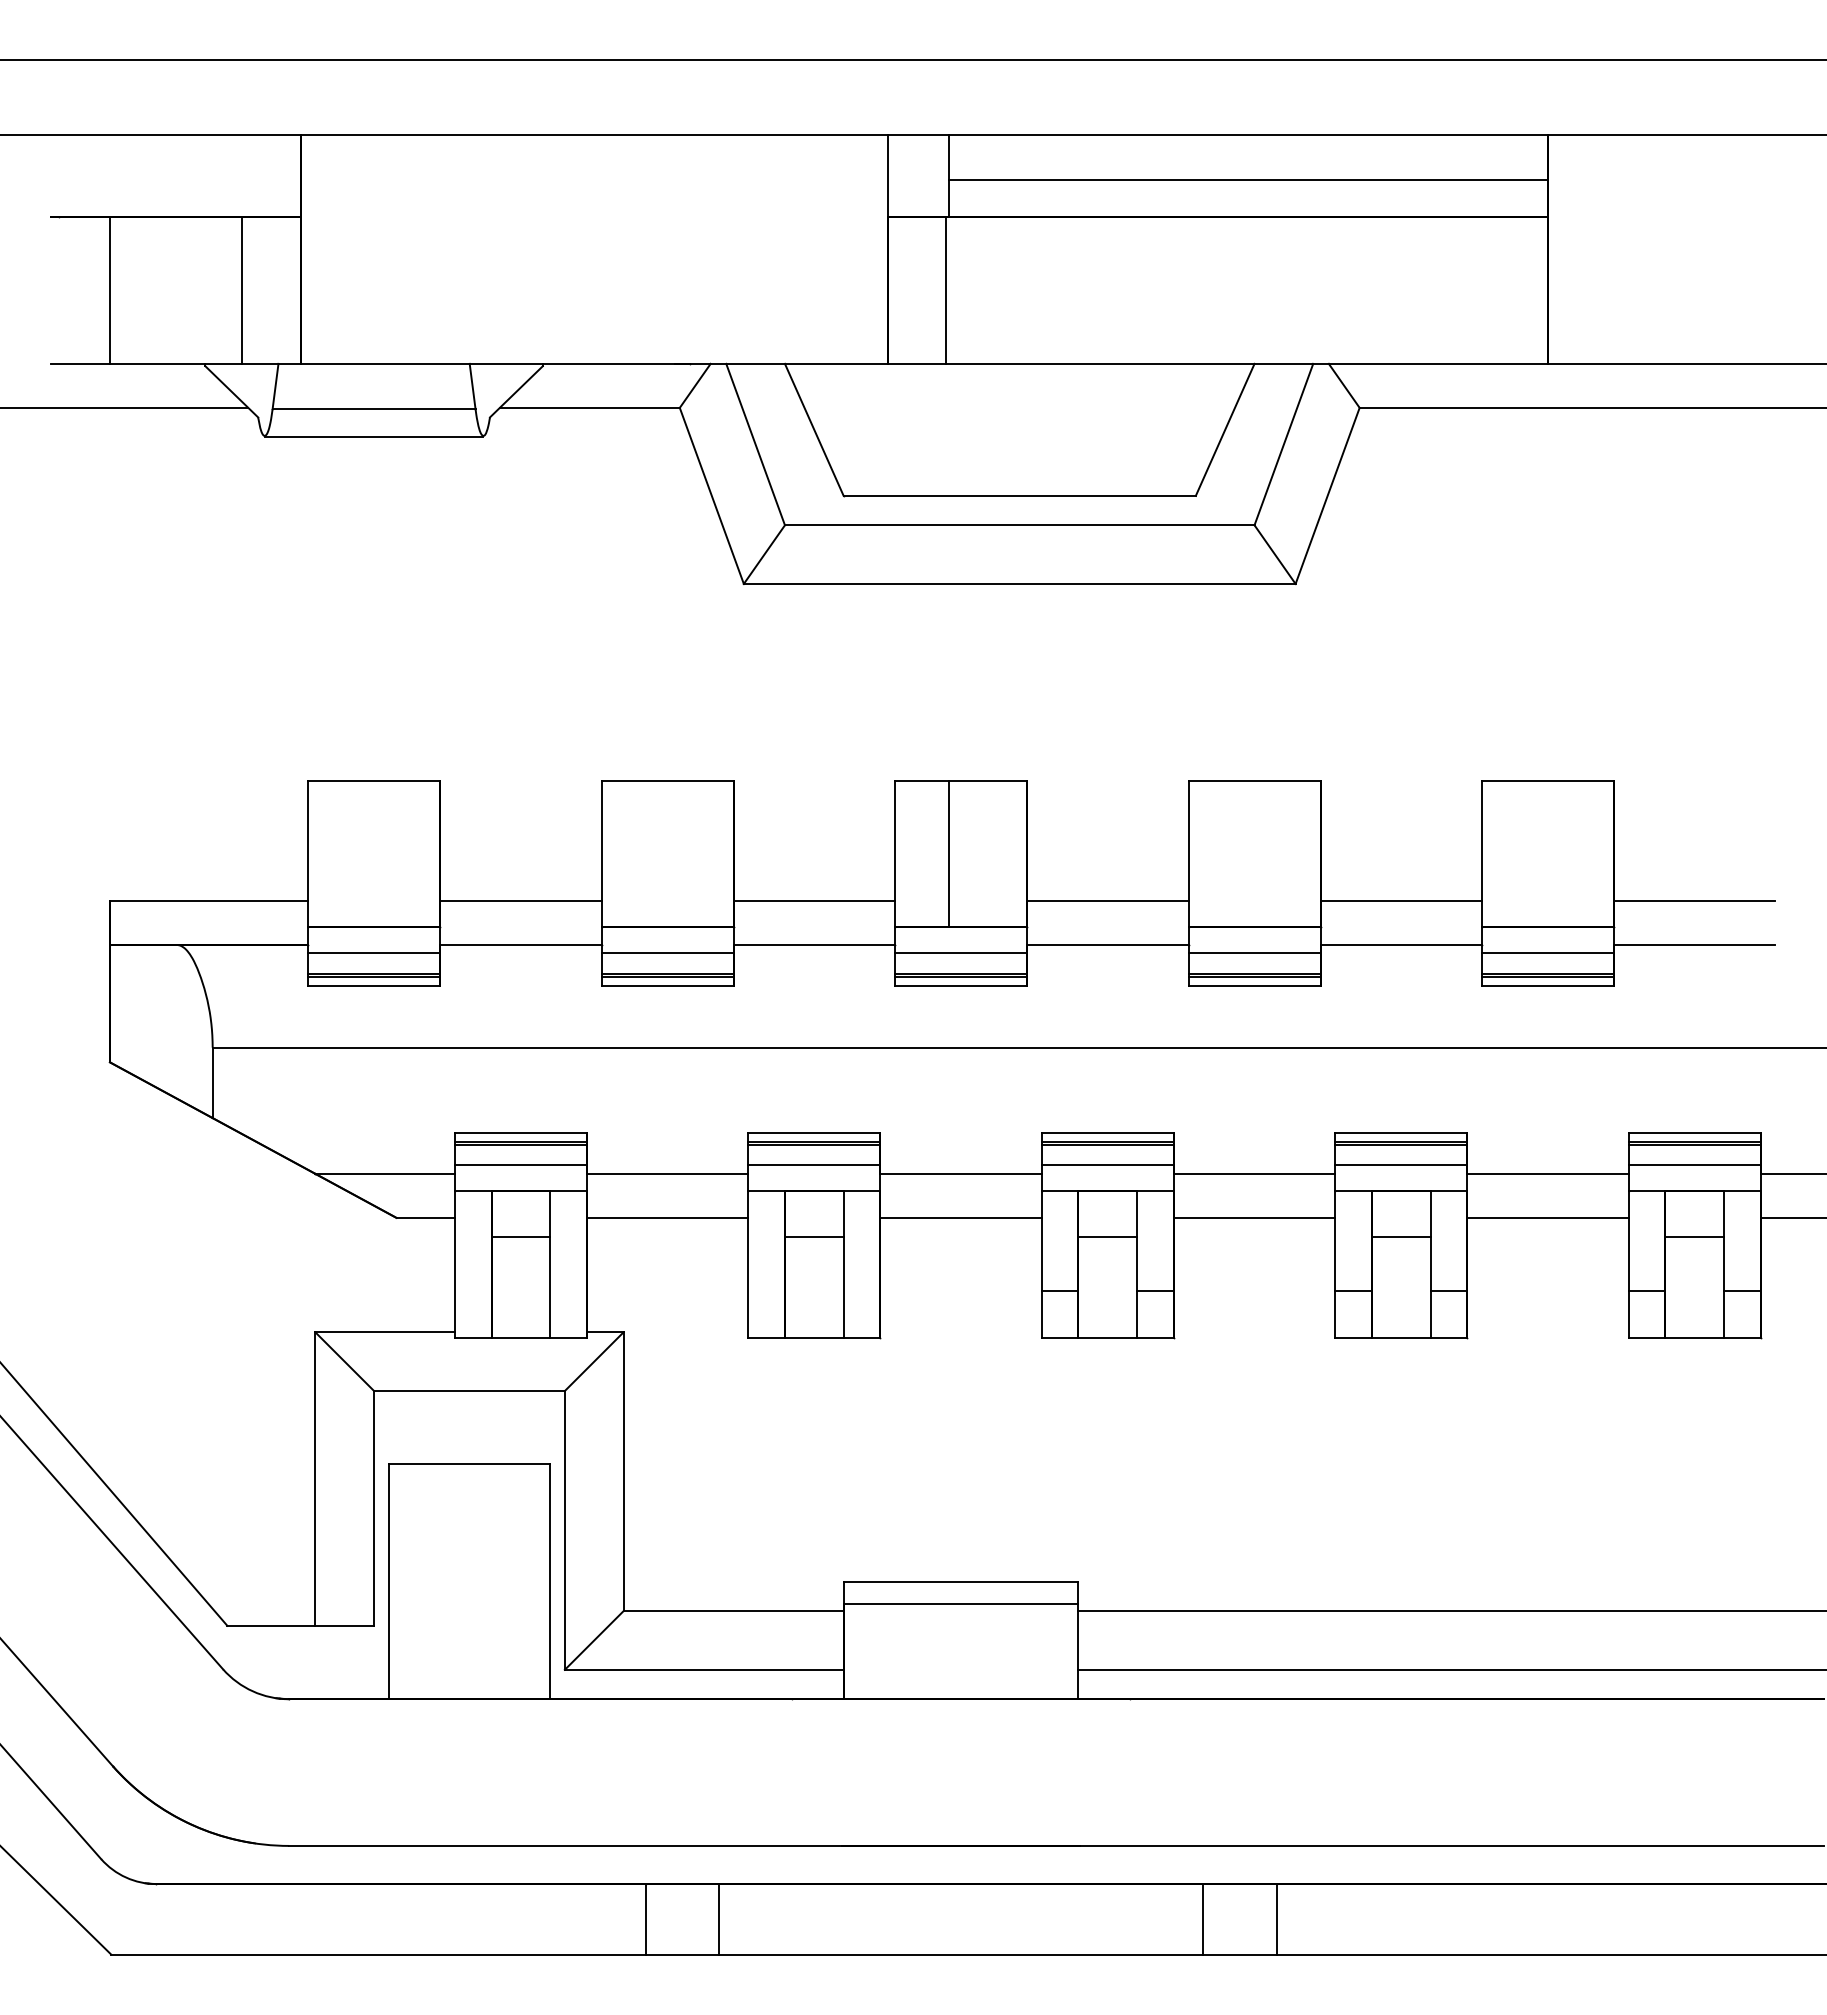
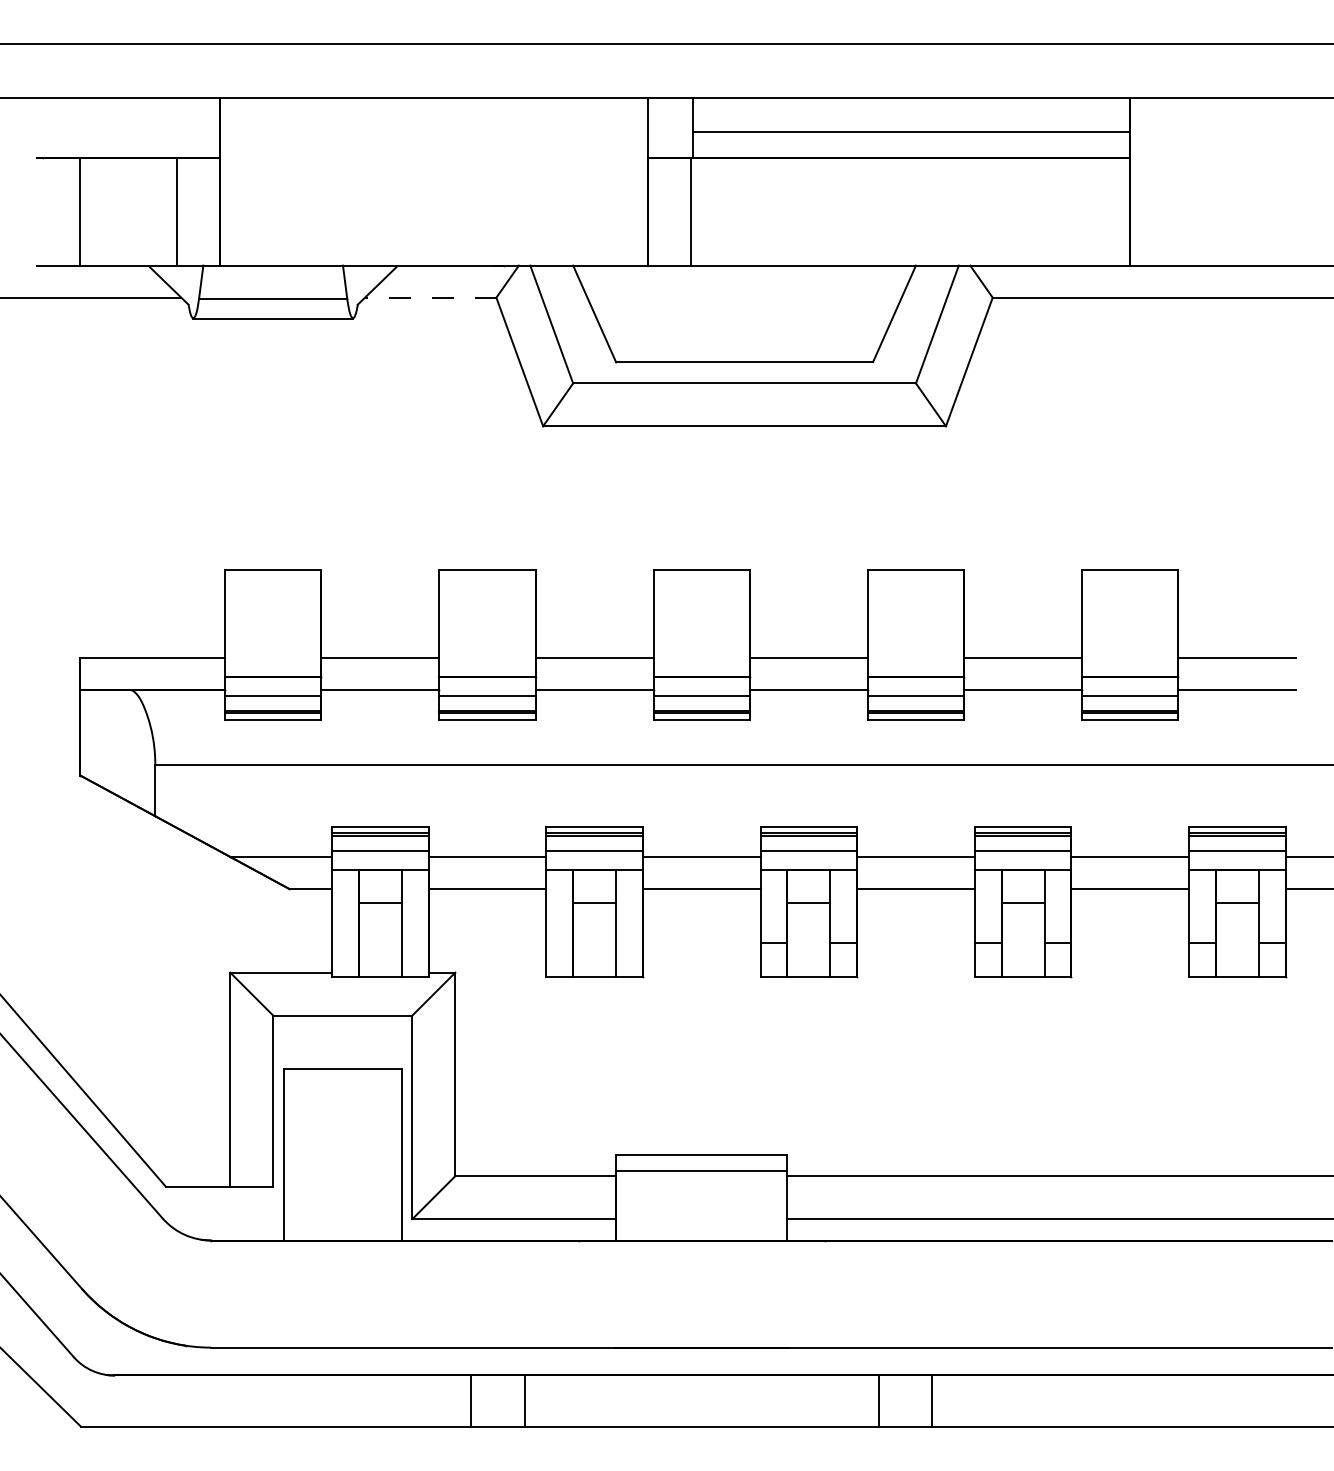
line: (589, 407) -> (430, 297), solid -> dashed
line: (949, 853) -> (693, 623), removed

